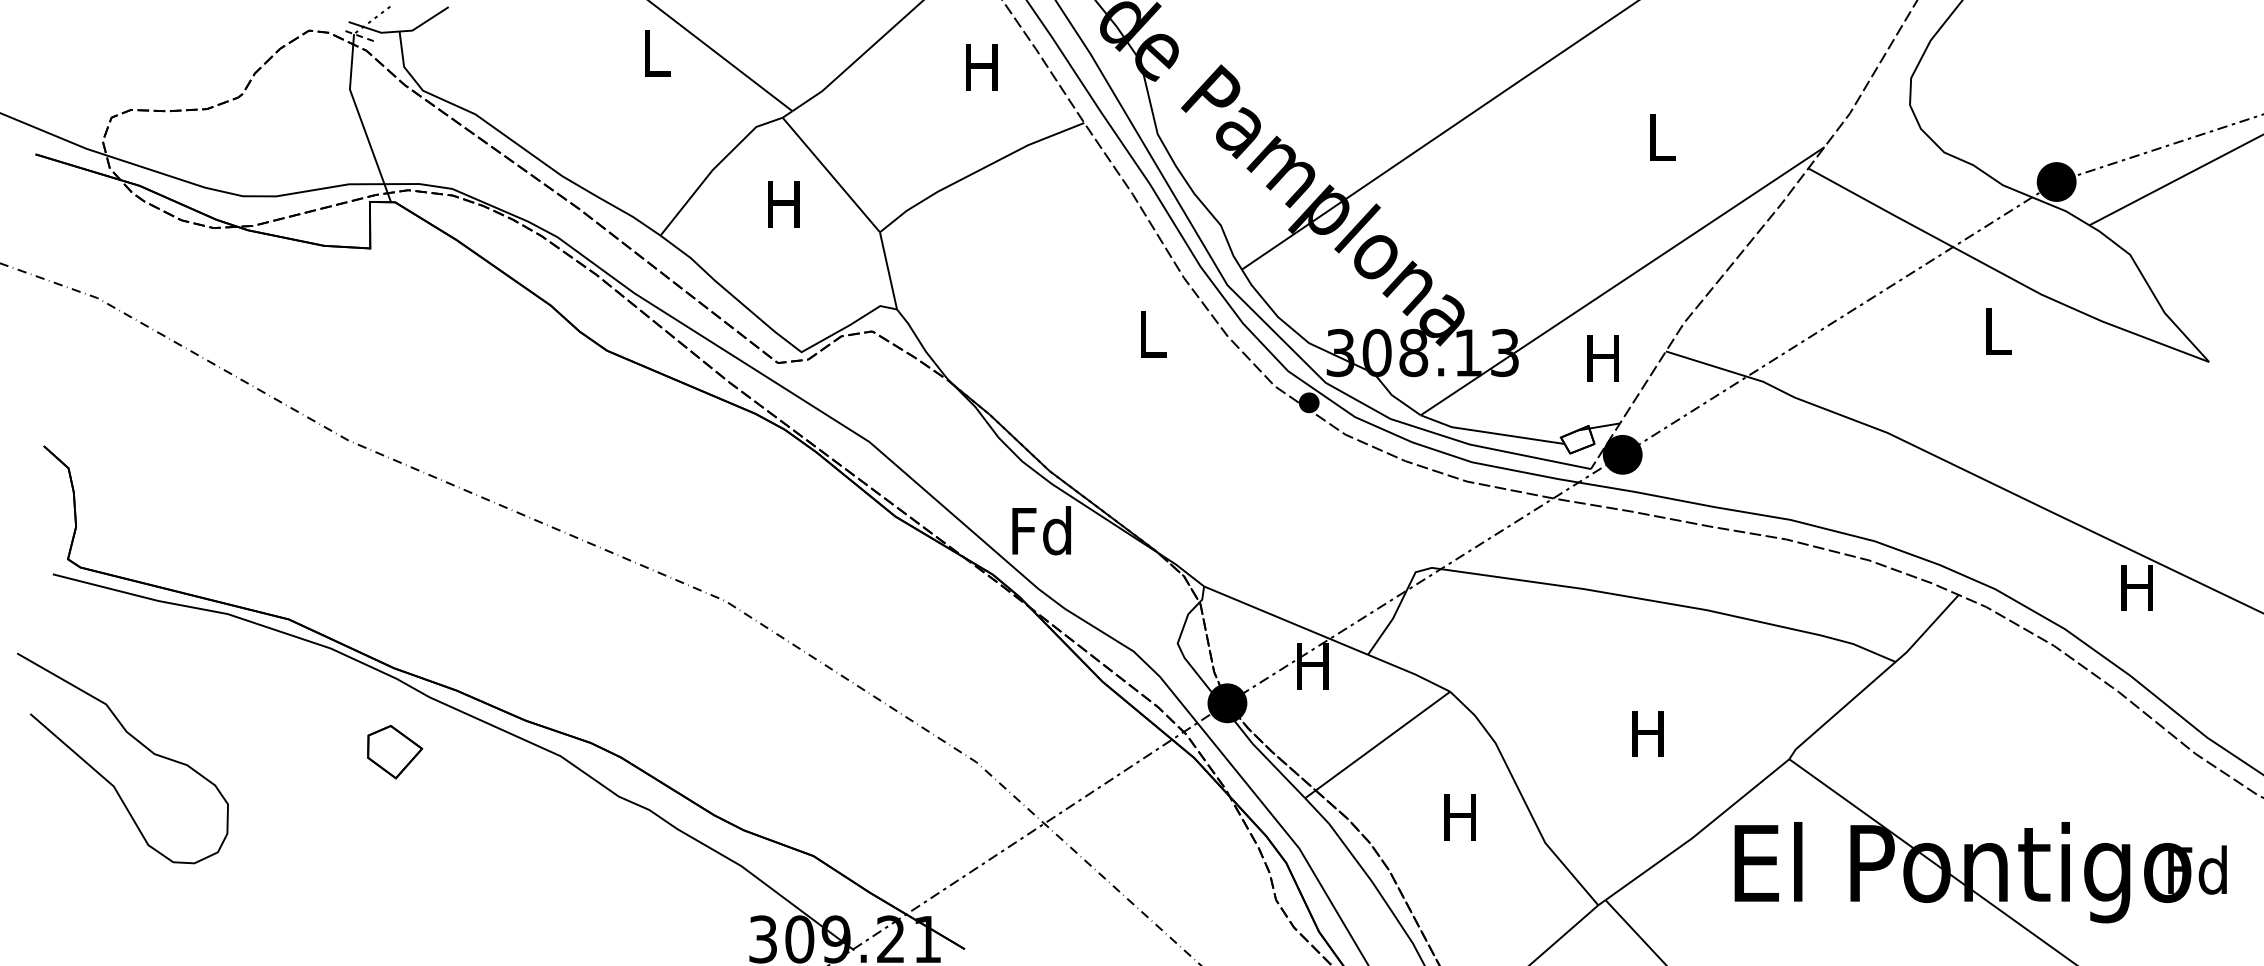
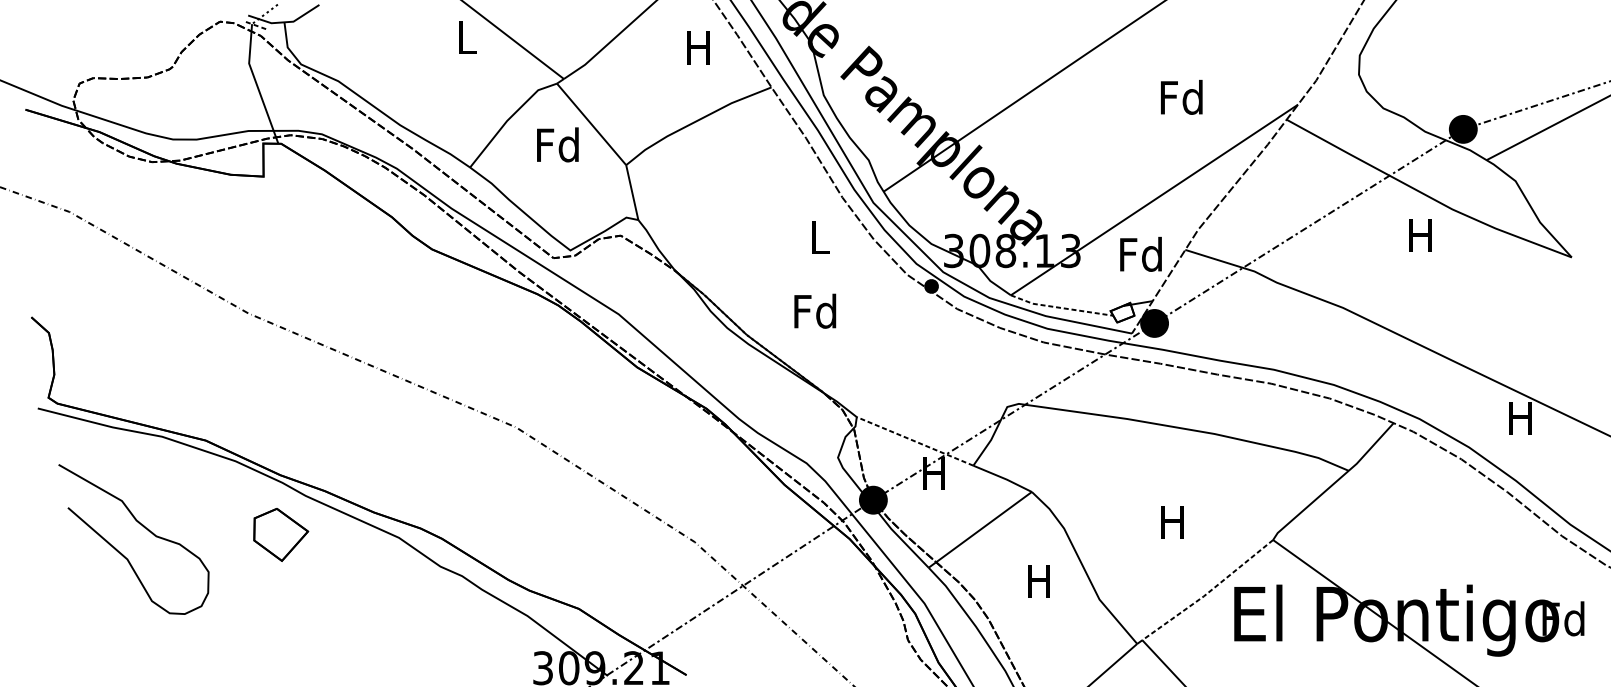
text: (1660, 136) -> (1181, 96), L -> Fd
text: (783, 203) -> (557, 144), H -> Fd
text: (1995, 331) -> (1419, 235), L -> H
text: (1603, 357) -> (1140, 254), H -> Fd
line: (1491, 433) -> (1061, 308), solid -> dashed
text: (1041, 530) -> (815, 311), moved
line: (1286, 620) -> (915, 441), solid -> dashed
curve: (135, 740) -> (142, 526), moved
part: (395, 752) -> (281, 535), size x1.4
line: (1698, 832) -> (1208, 592), solid -> dashed

